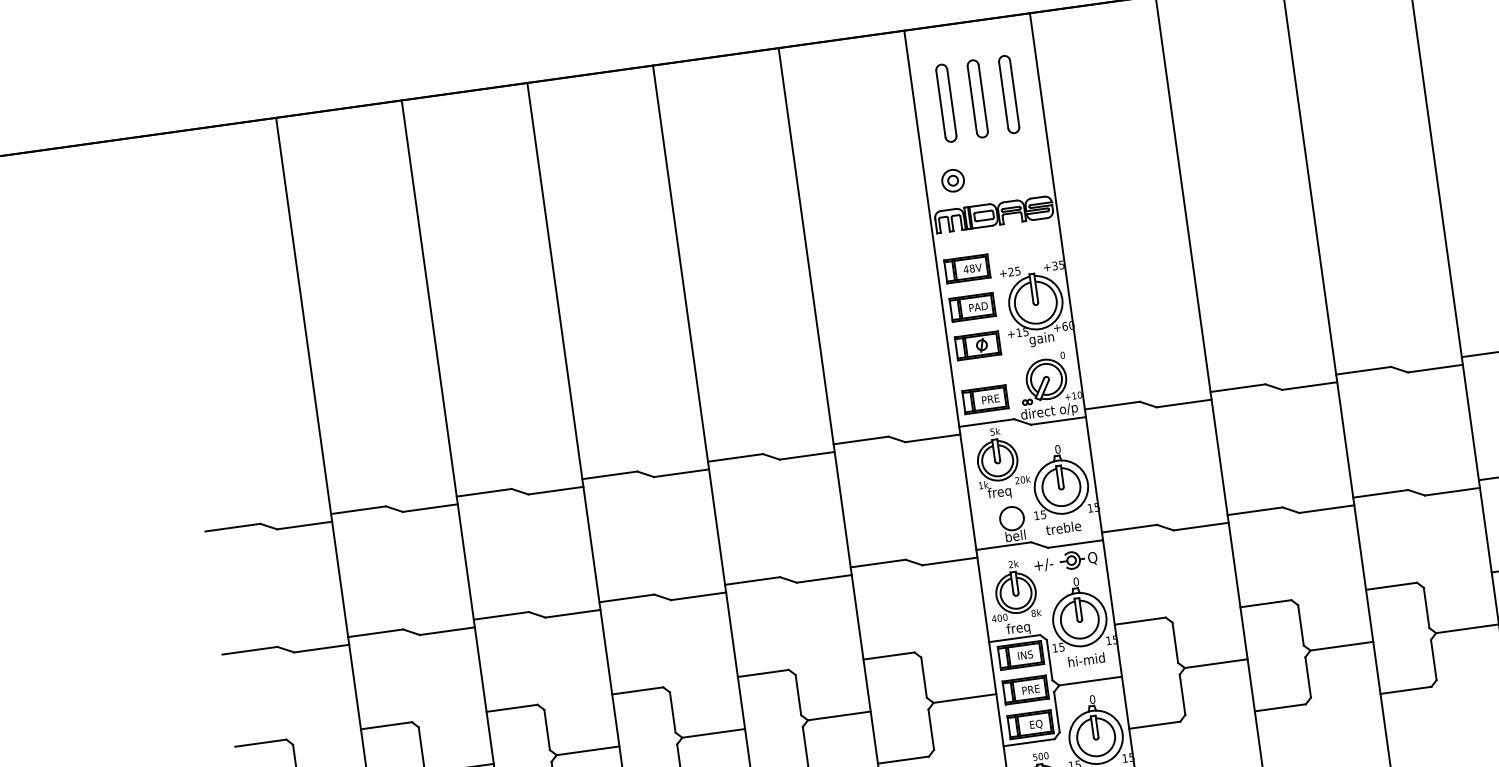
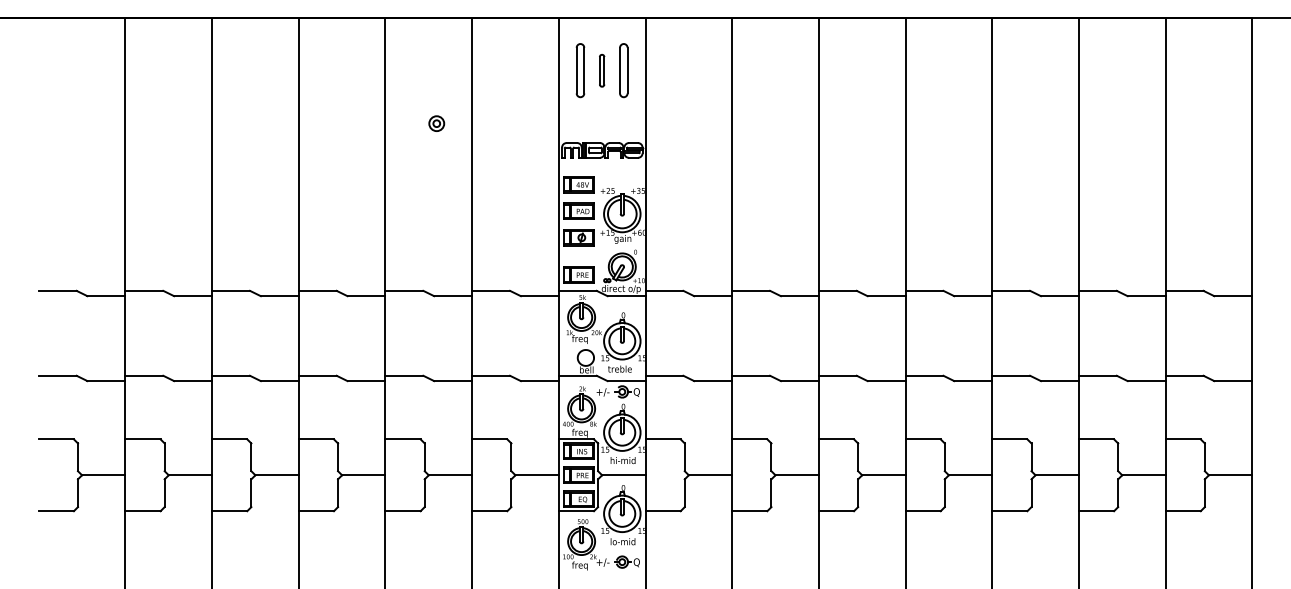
part: (976, 98) -> (601, 70), size x0.6
part: (952, 180) -> (436, 123), moved

